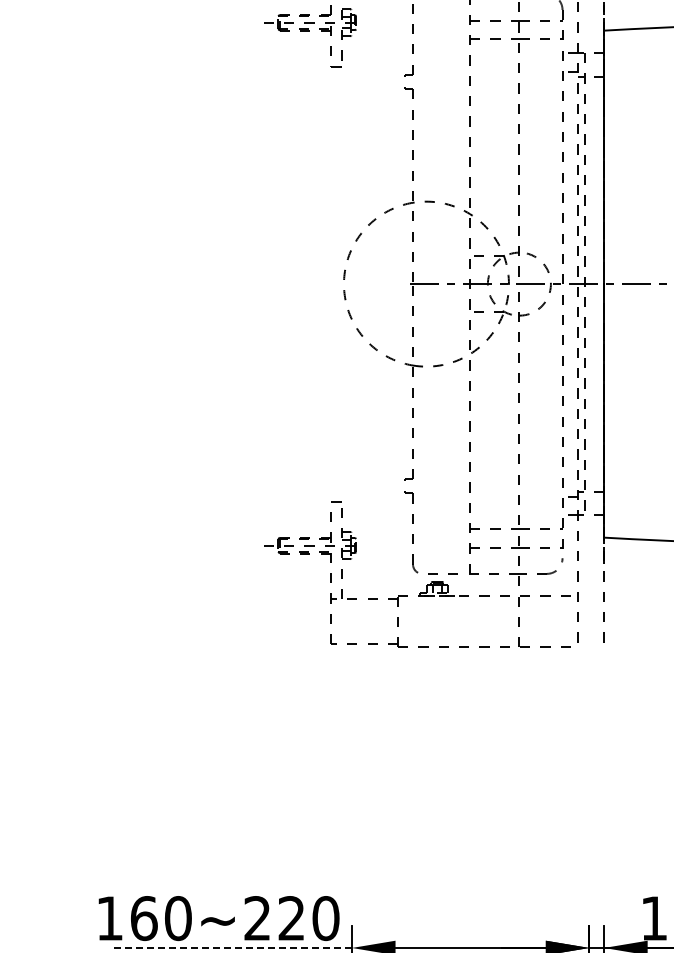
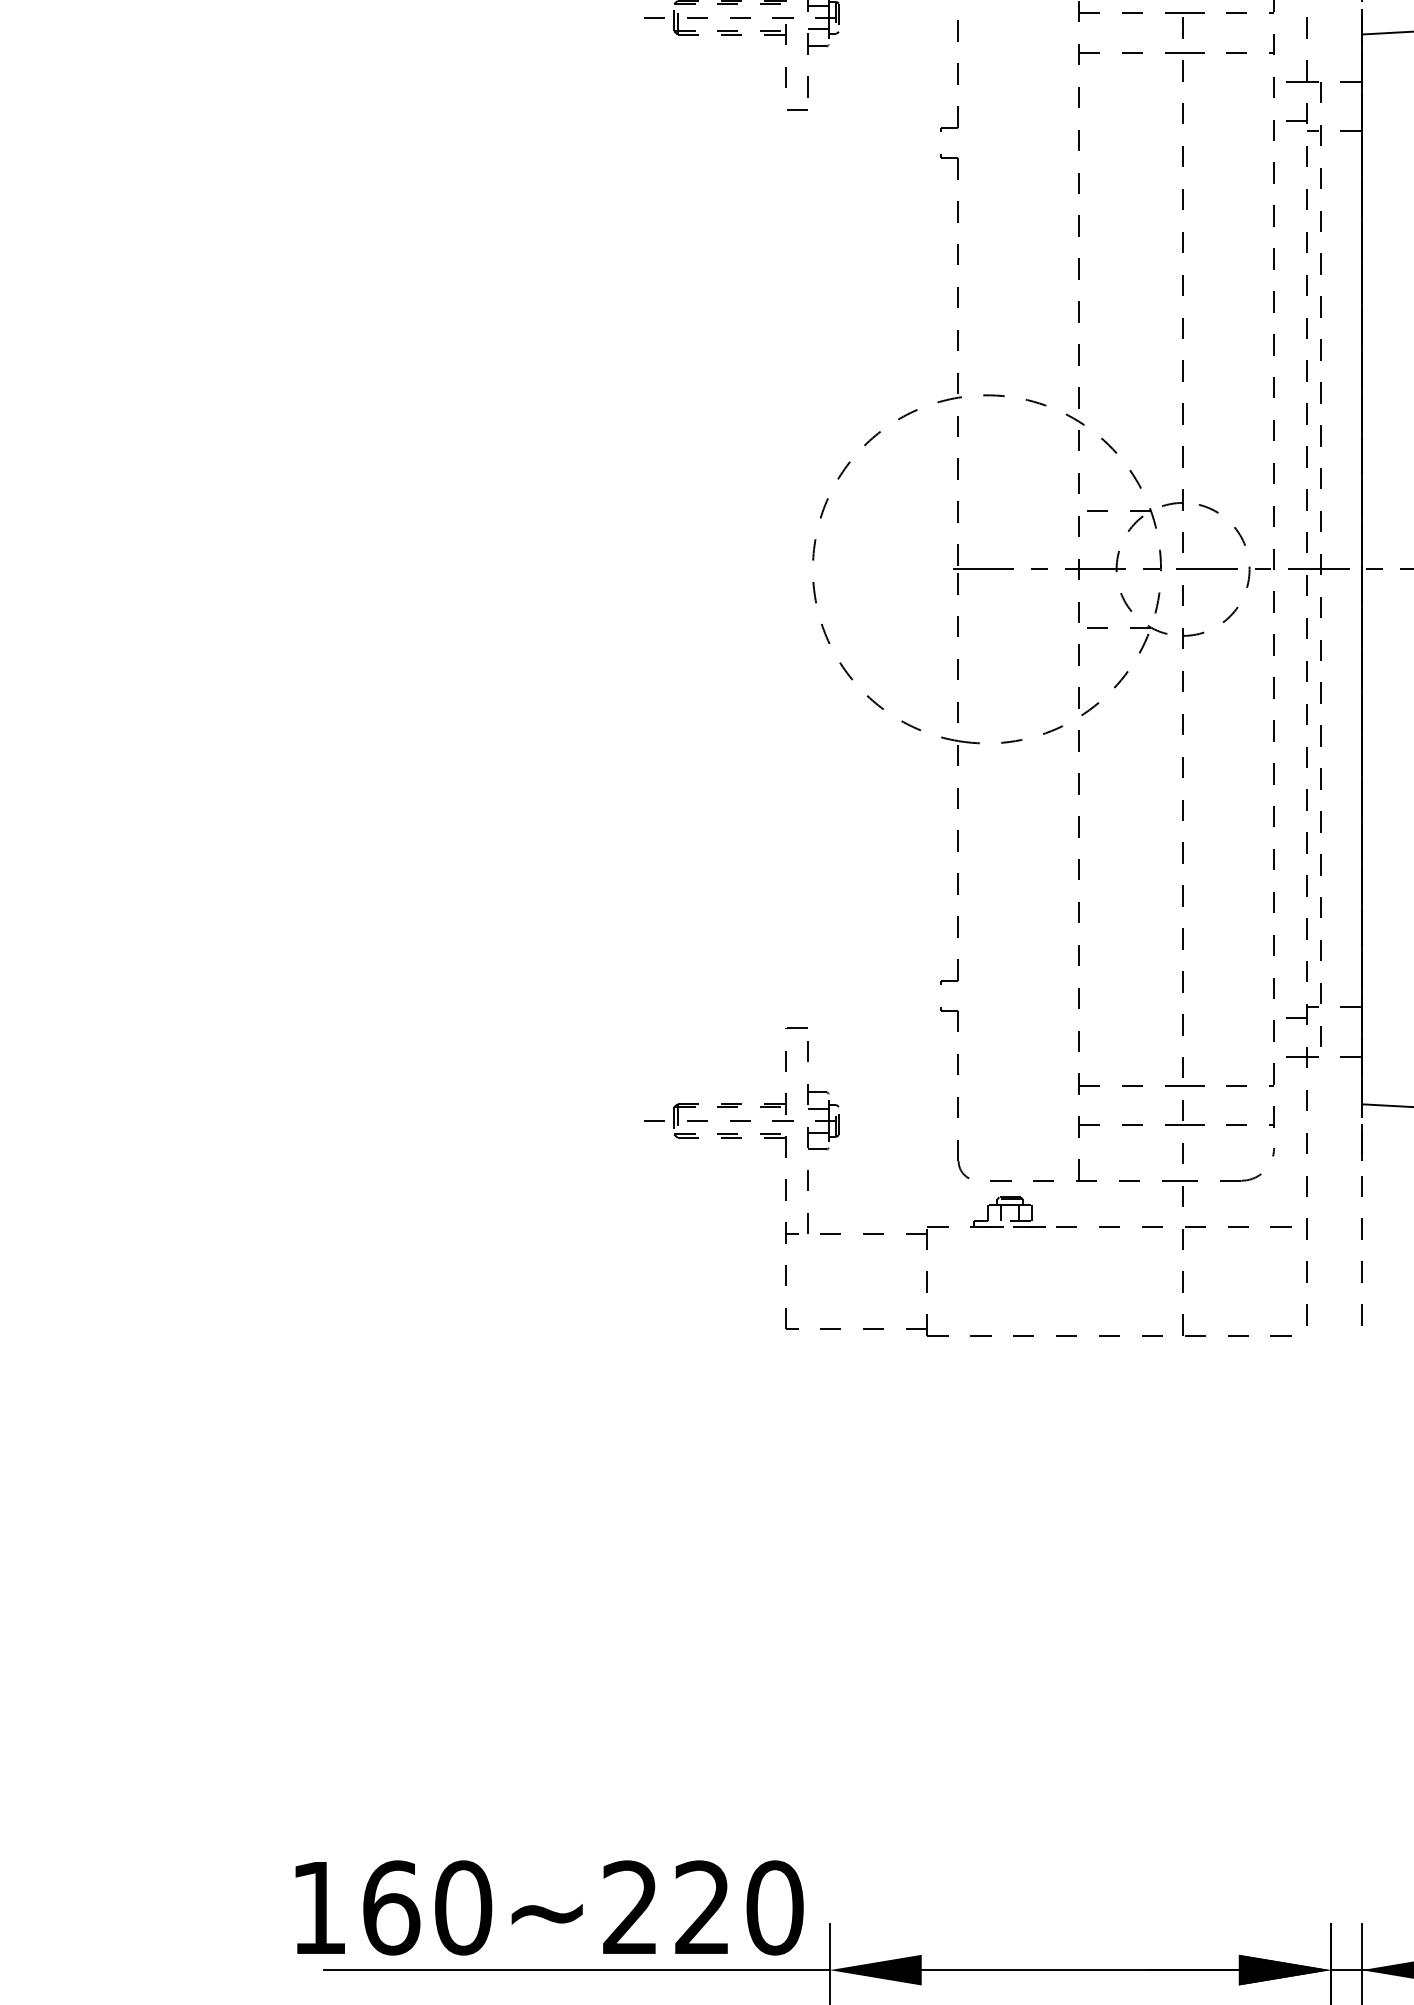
line: (232, 947) -> (577, 1969), dashed -> solid

